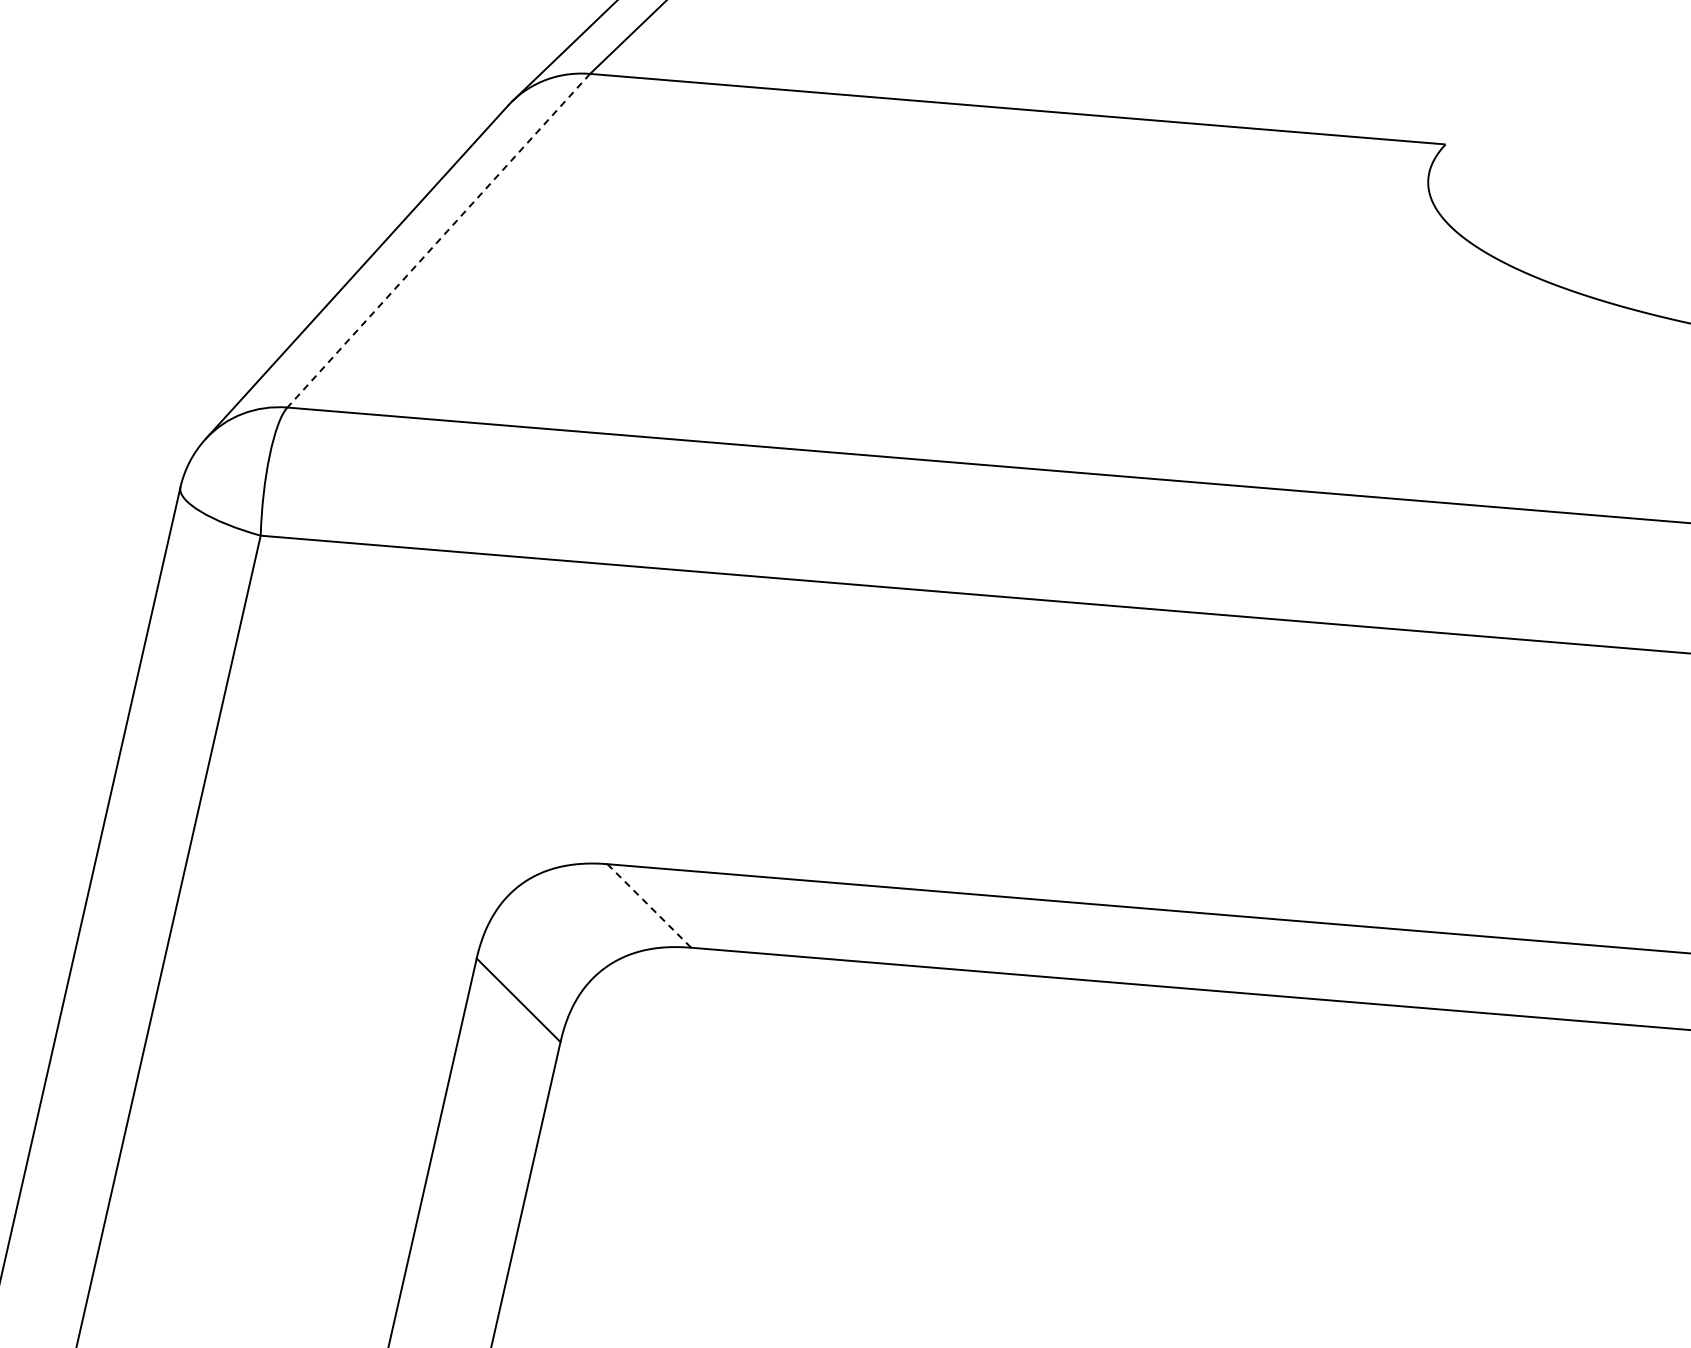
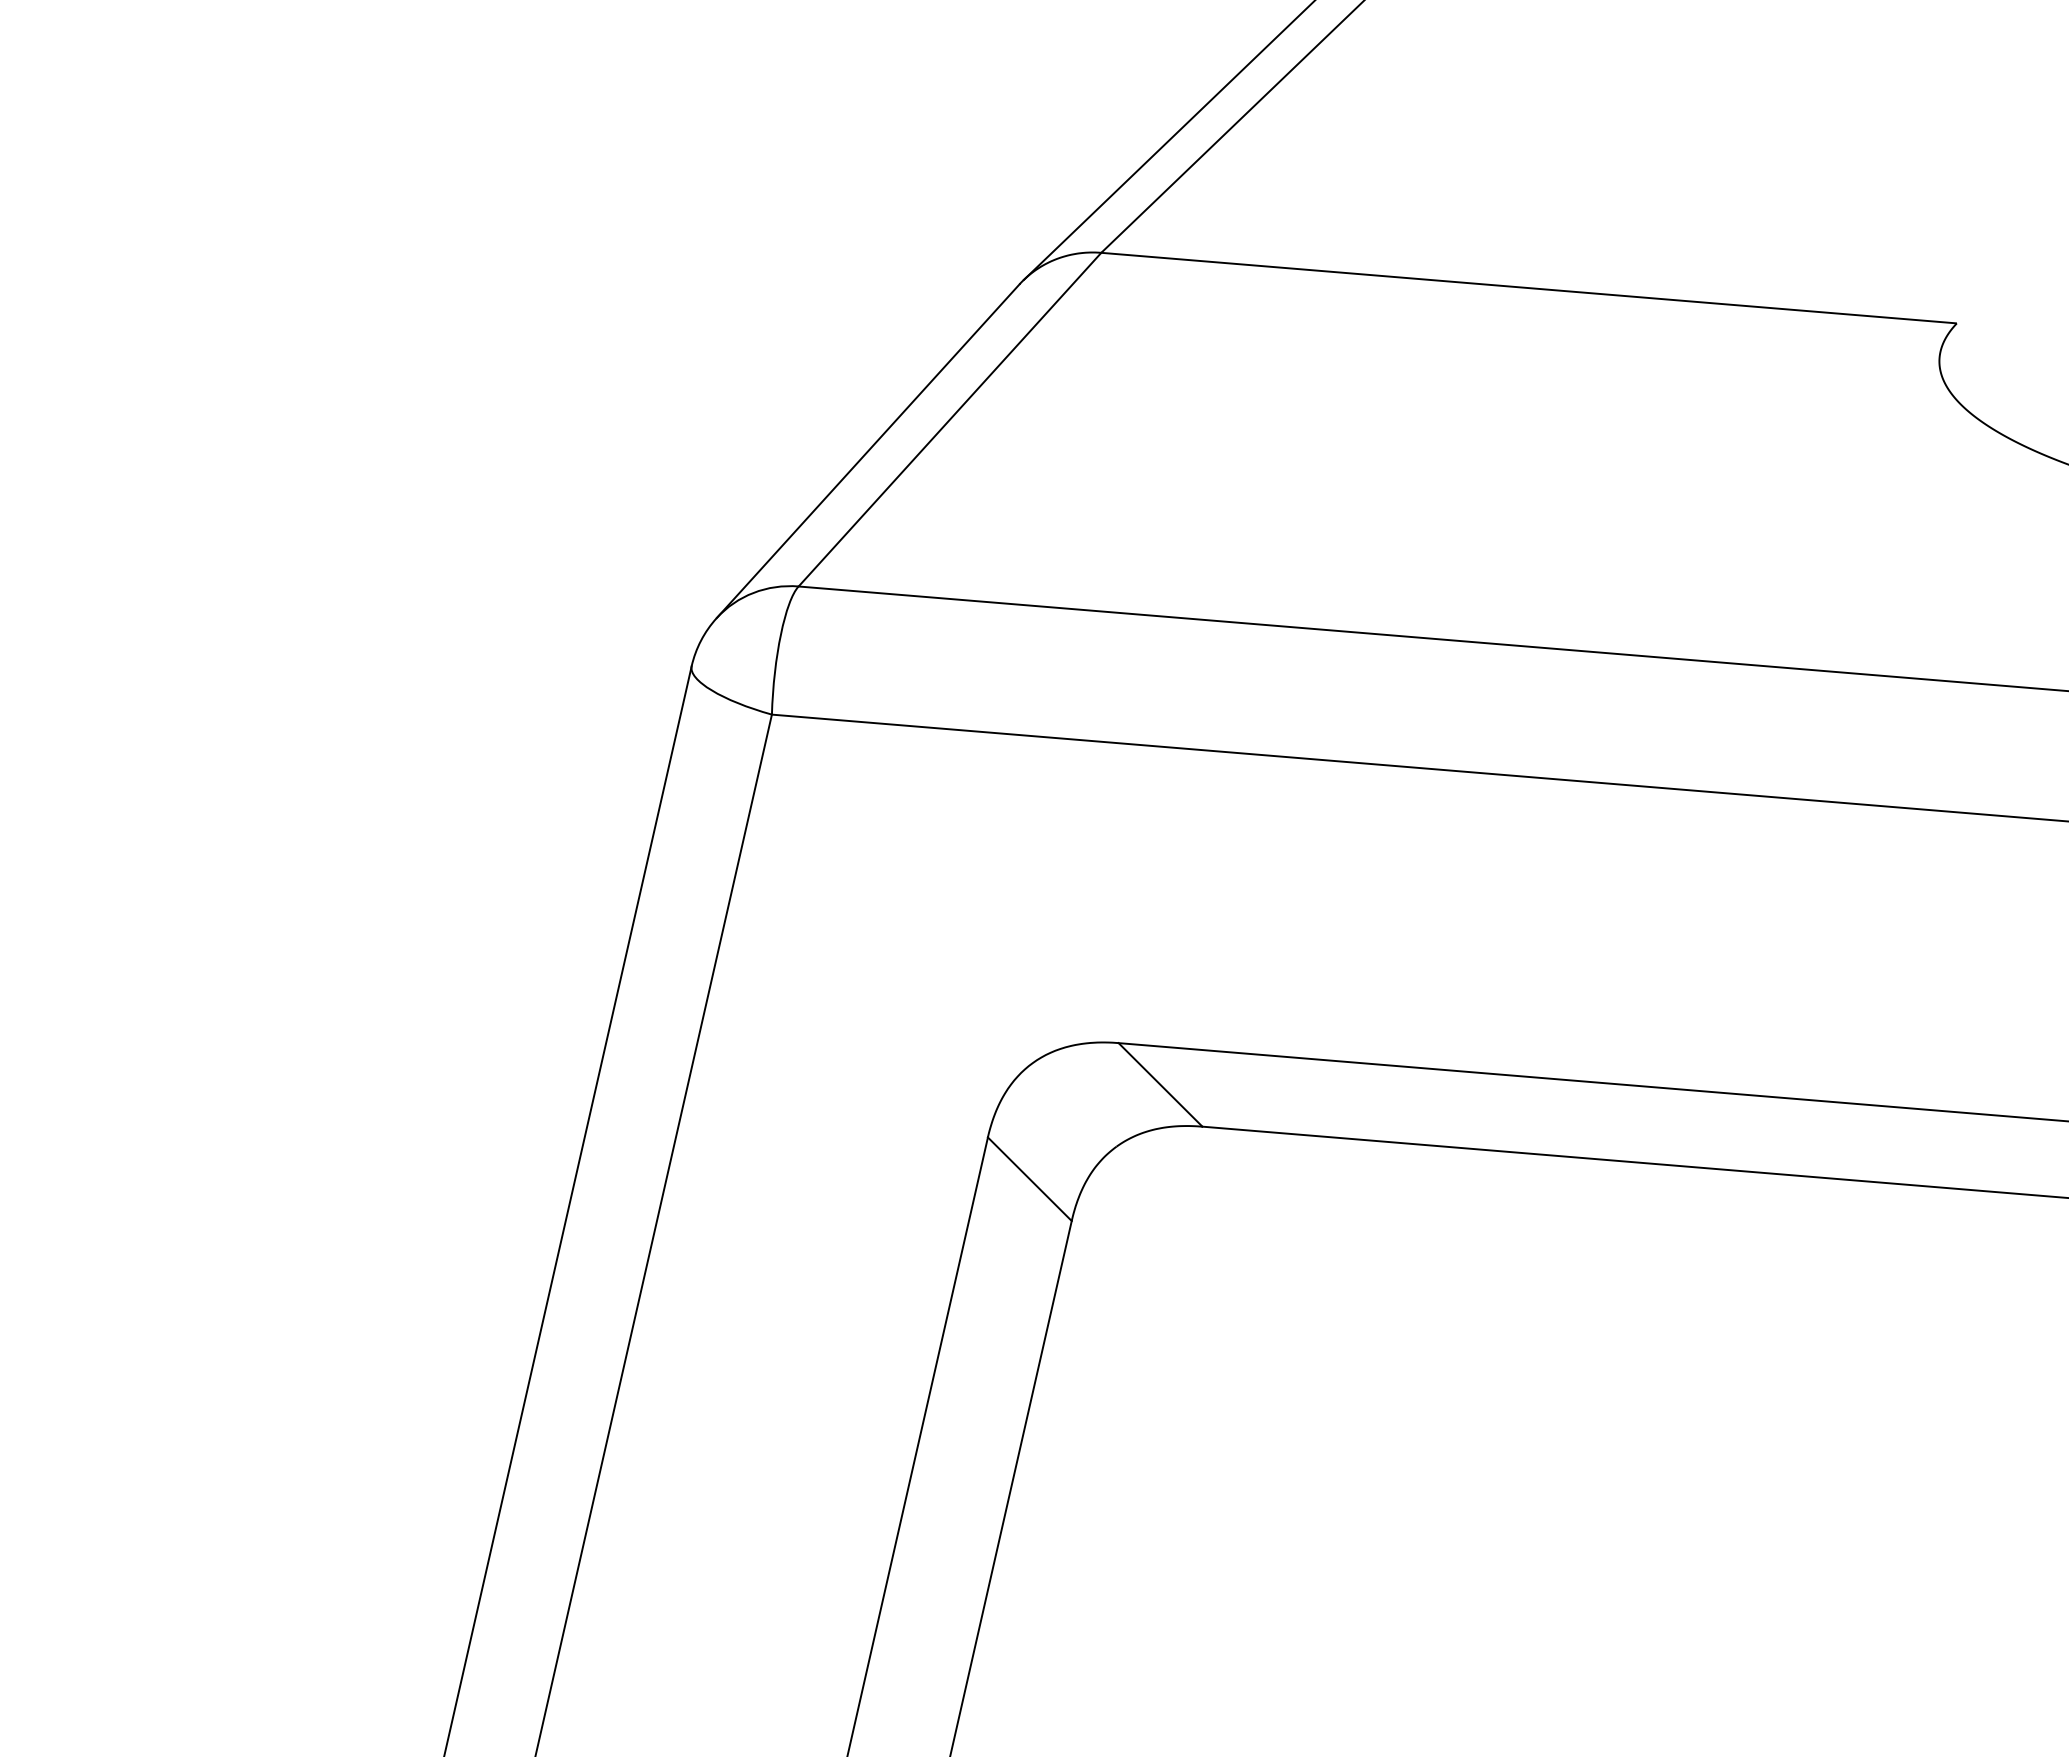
line: (438, 241) -> (949, 420), dashed -> solid
line: (649, 906) -> (1160, 1085), dashed -> solid

